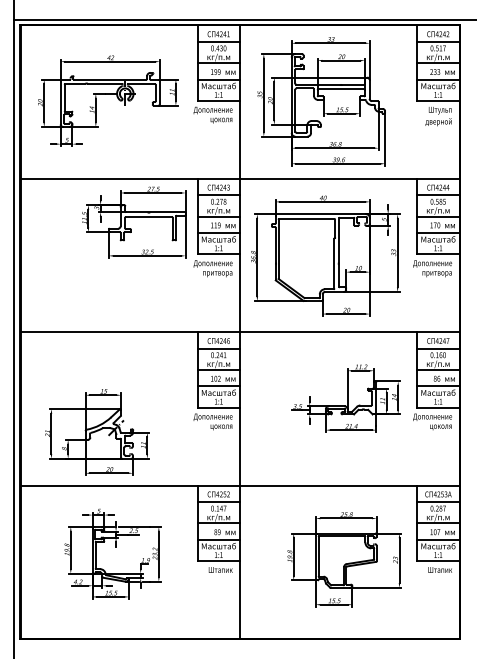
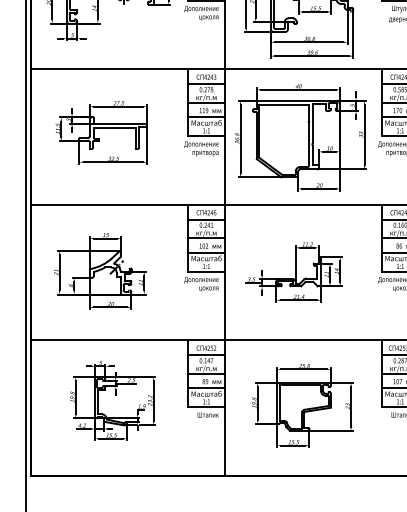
part: (134, 222) -> (101, 132), moved
part: (345, 398) -> (293, 272), moved
part: (97, 432) -> (100, 271), moved
part: (344, 559) -> (302, 405), moved

